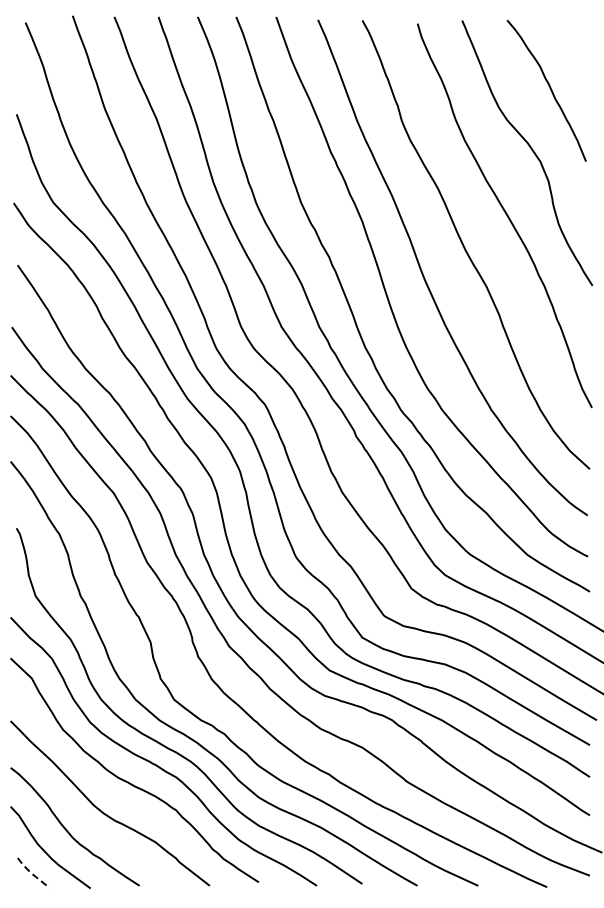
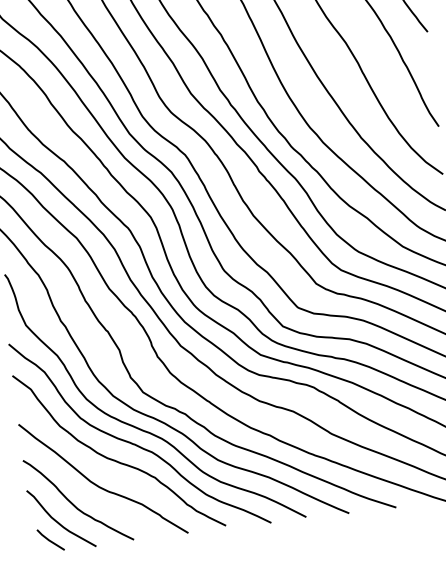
line: (31, 873) -> (49, 540), dashed -> solid

